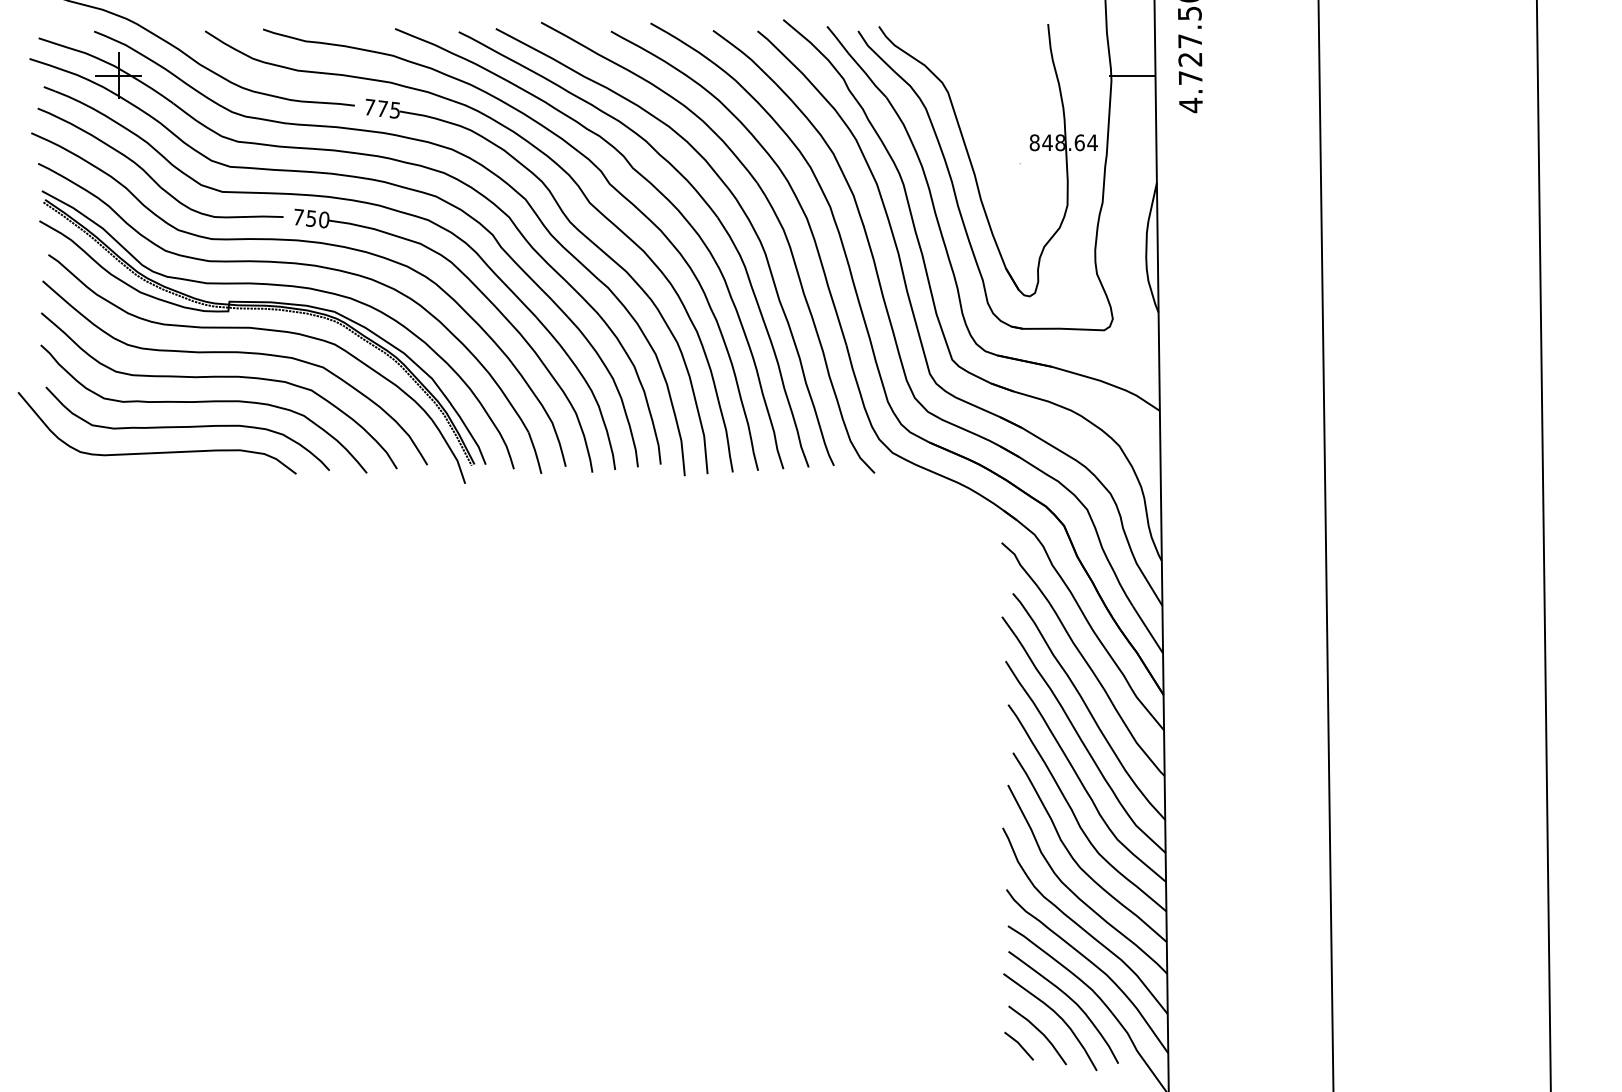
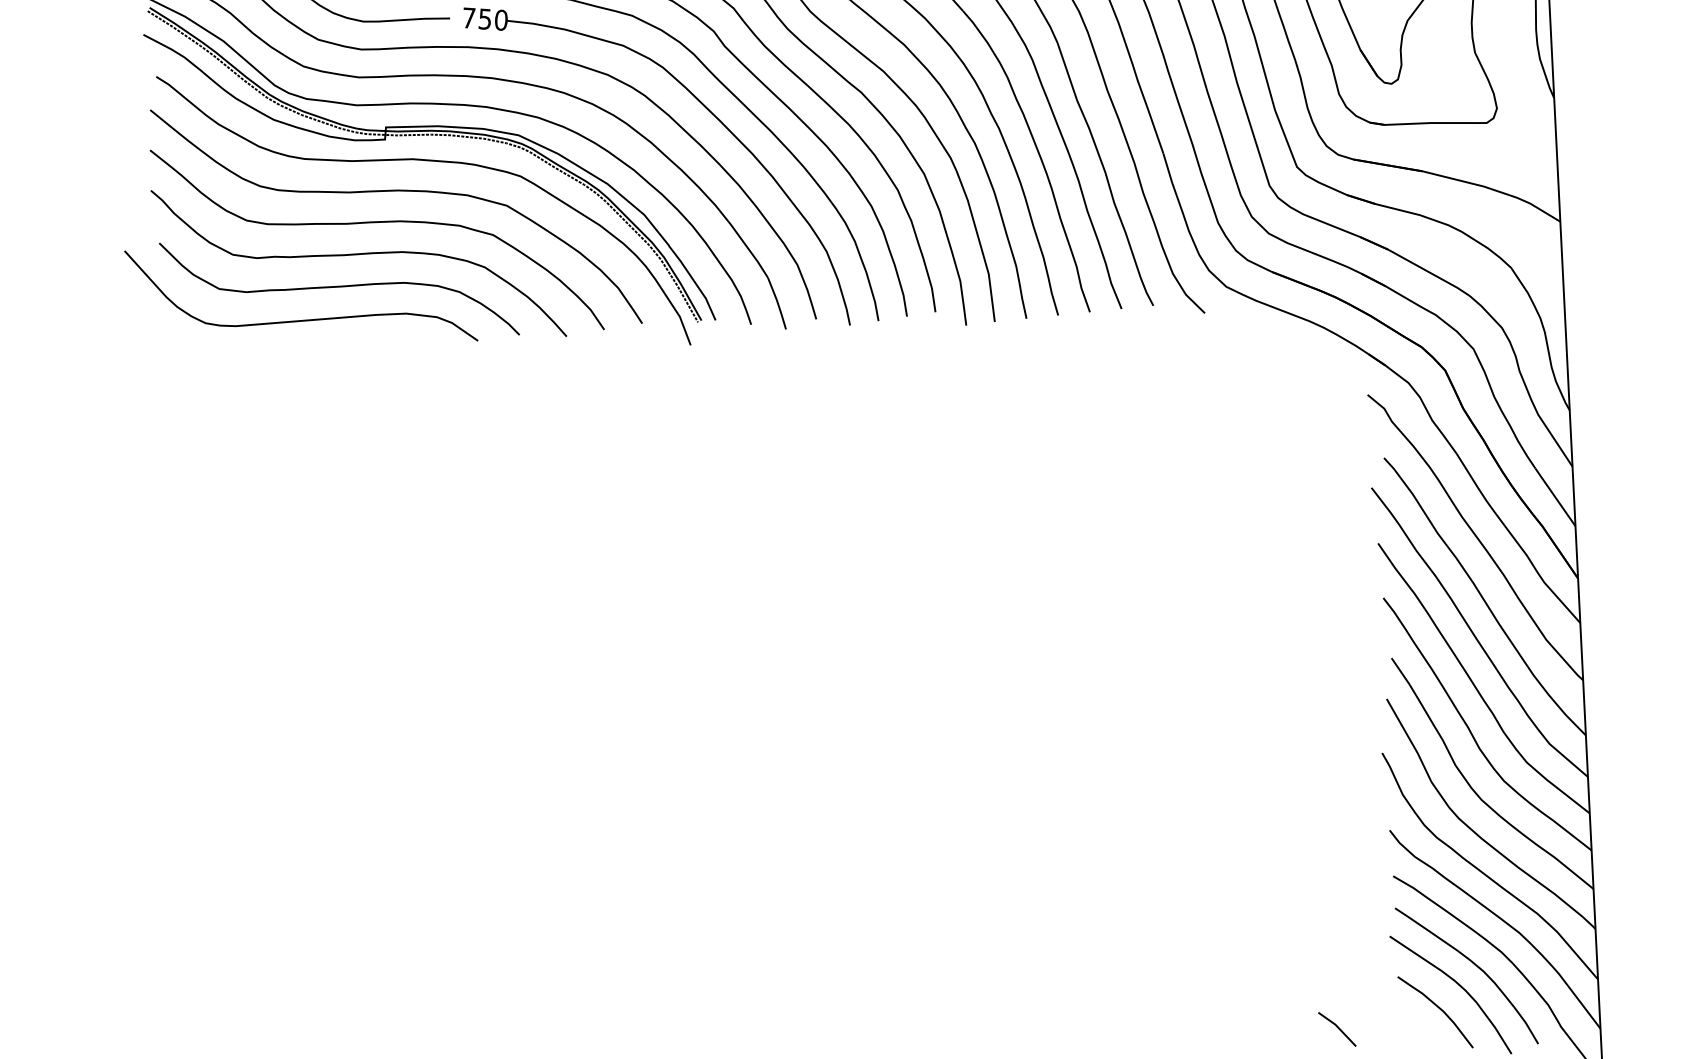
line: (1018, 1044) -> (1336, 1027), moved

